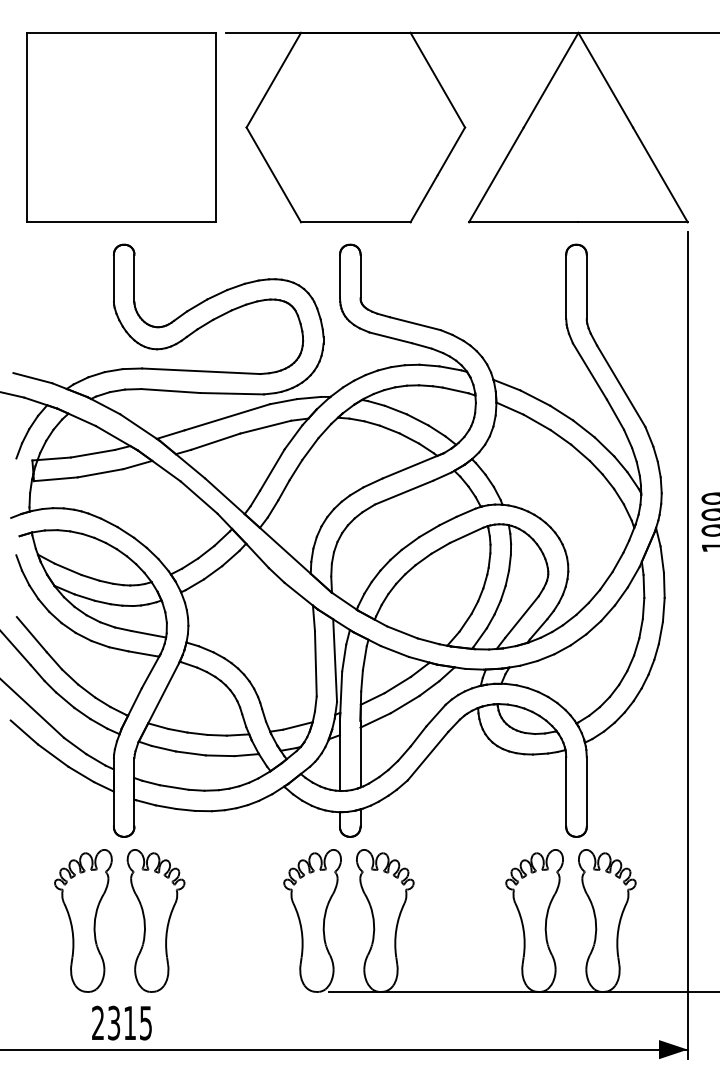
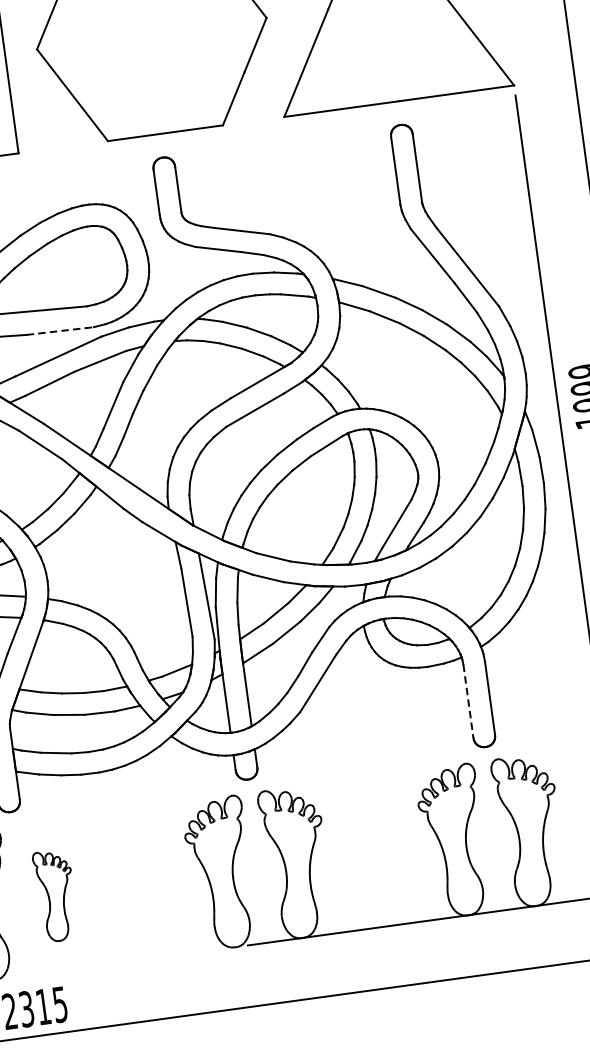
line: (232, 393) -> (60, 330), solid -> dashed
line: (566, 791) -> (468, 700), solid -> dashed
part: (155, 920) -> (55, 895), size x0.6

